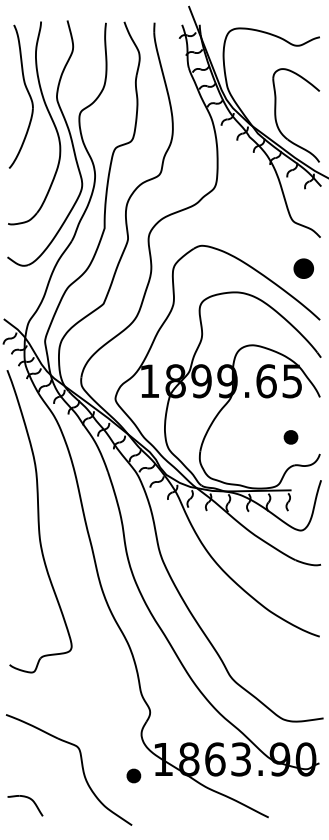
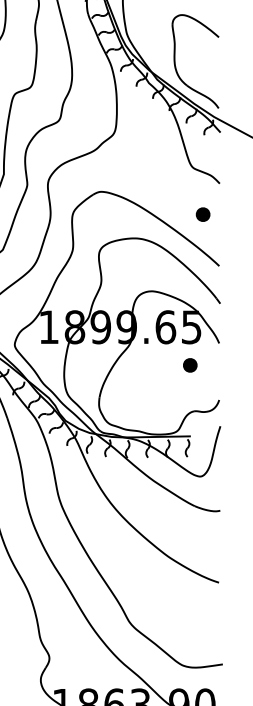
part: (303, 268) -> (202, 214), size x0.71
part: (290, 437) -> (189, 365), moved

